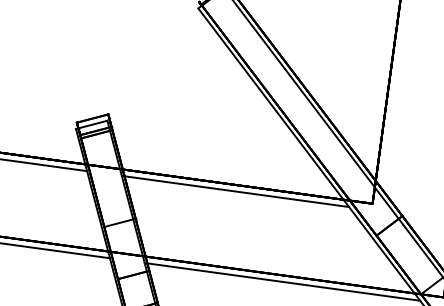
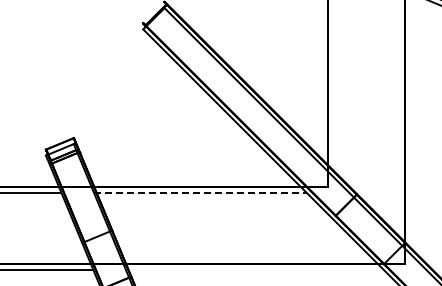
line: (235, 191) -> (200, 192), solid -> dashed
line: (282, 282) -> (255, 270), removed

